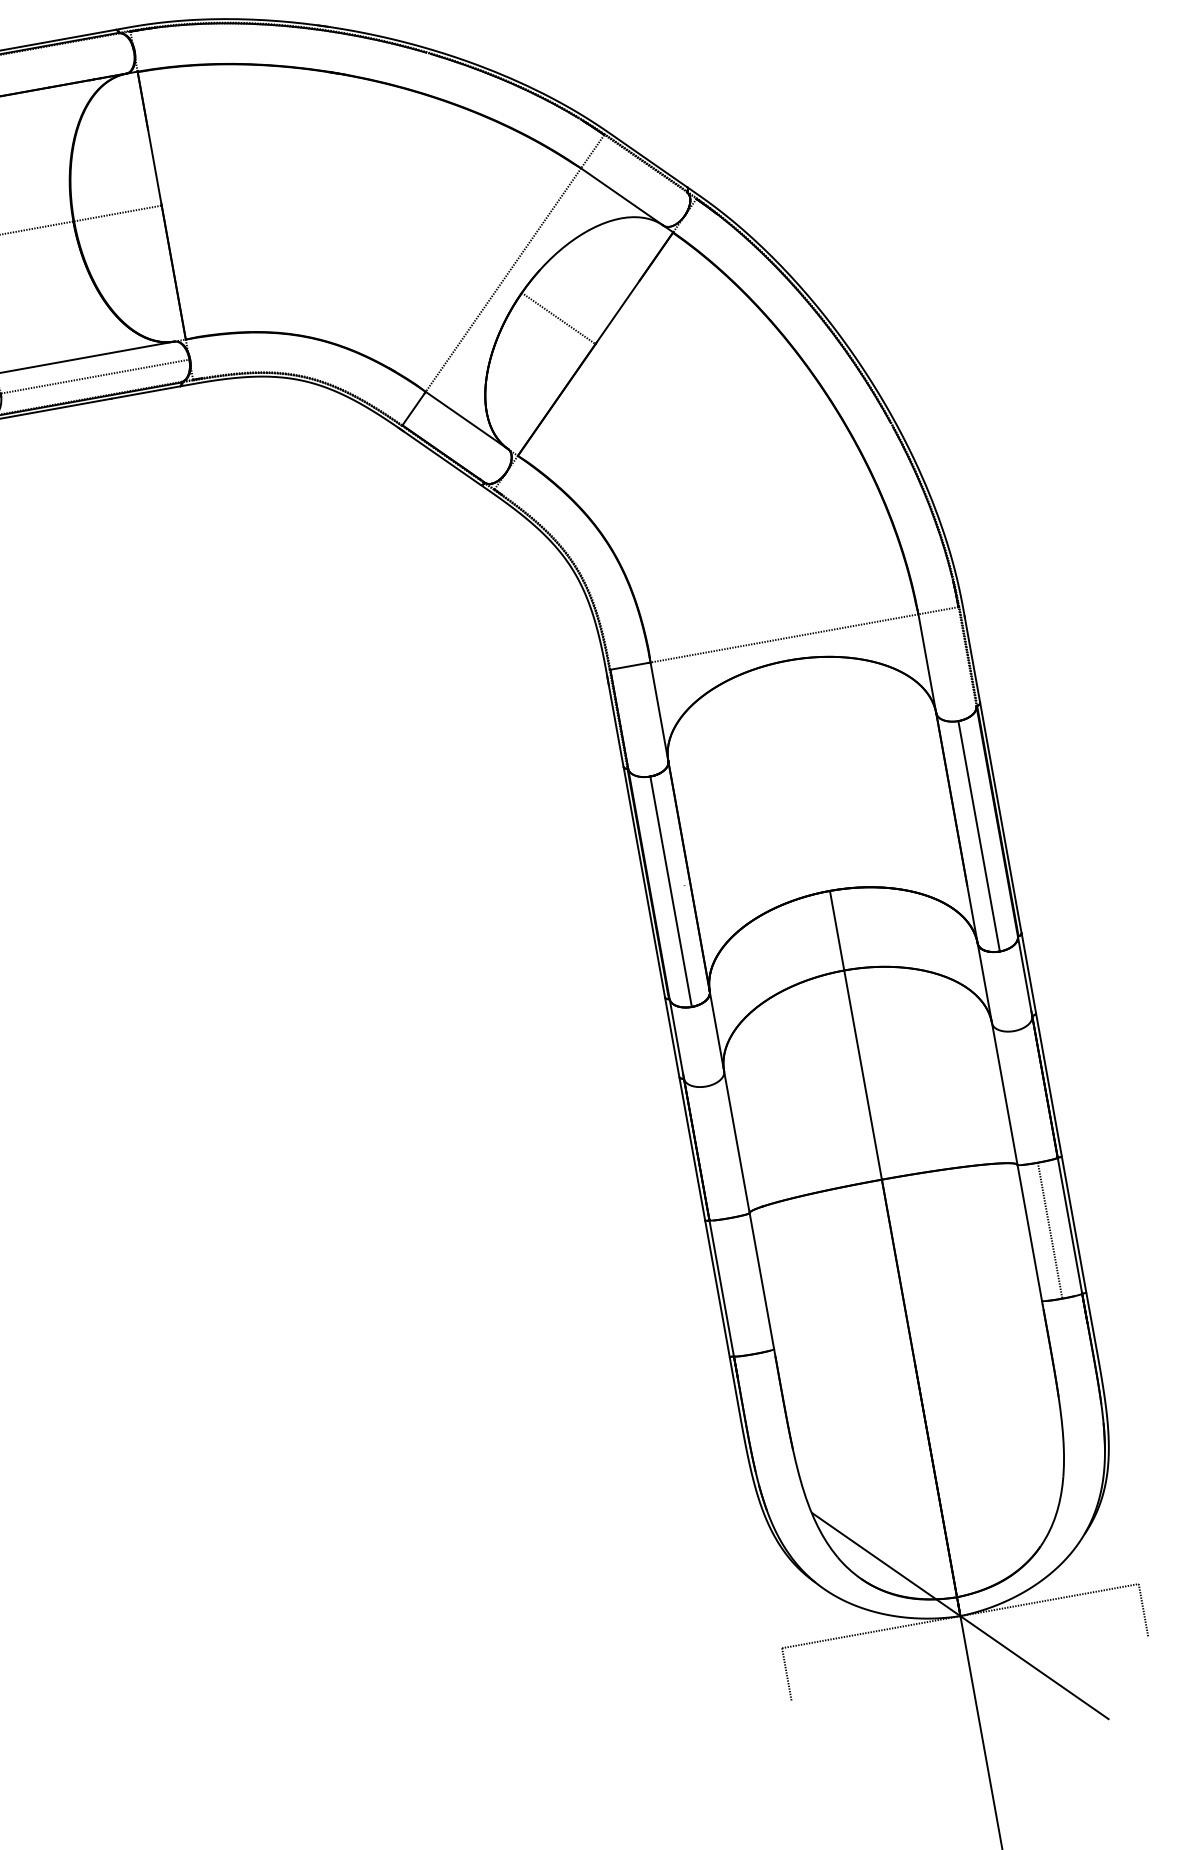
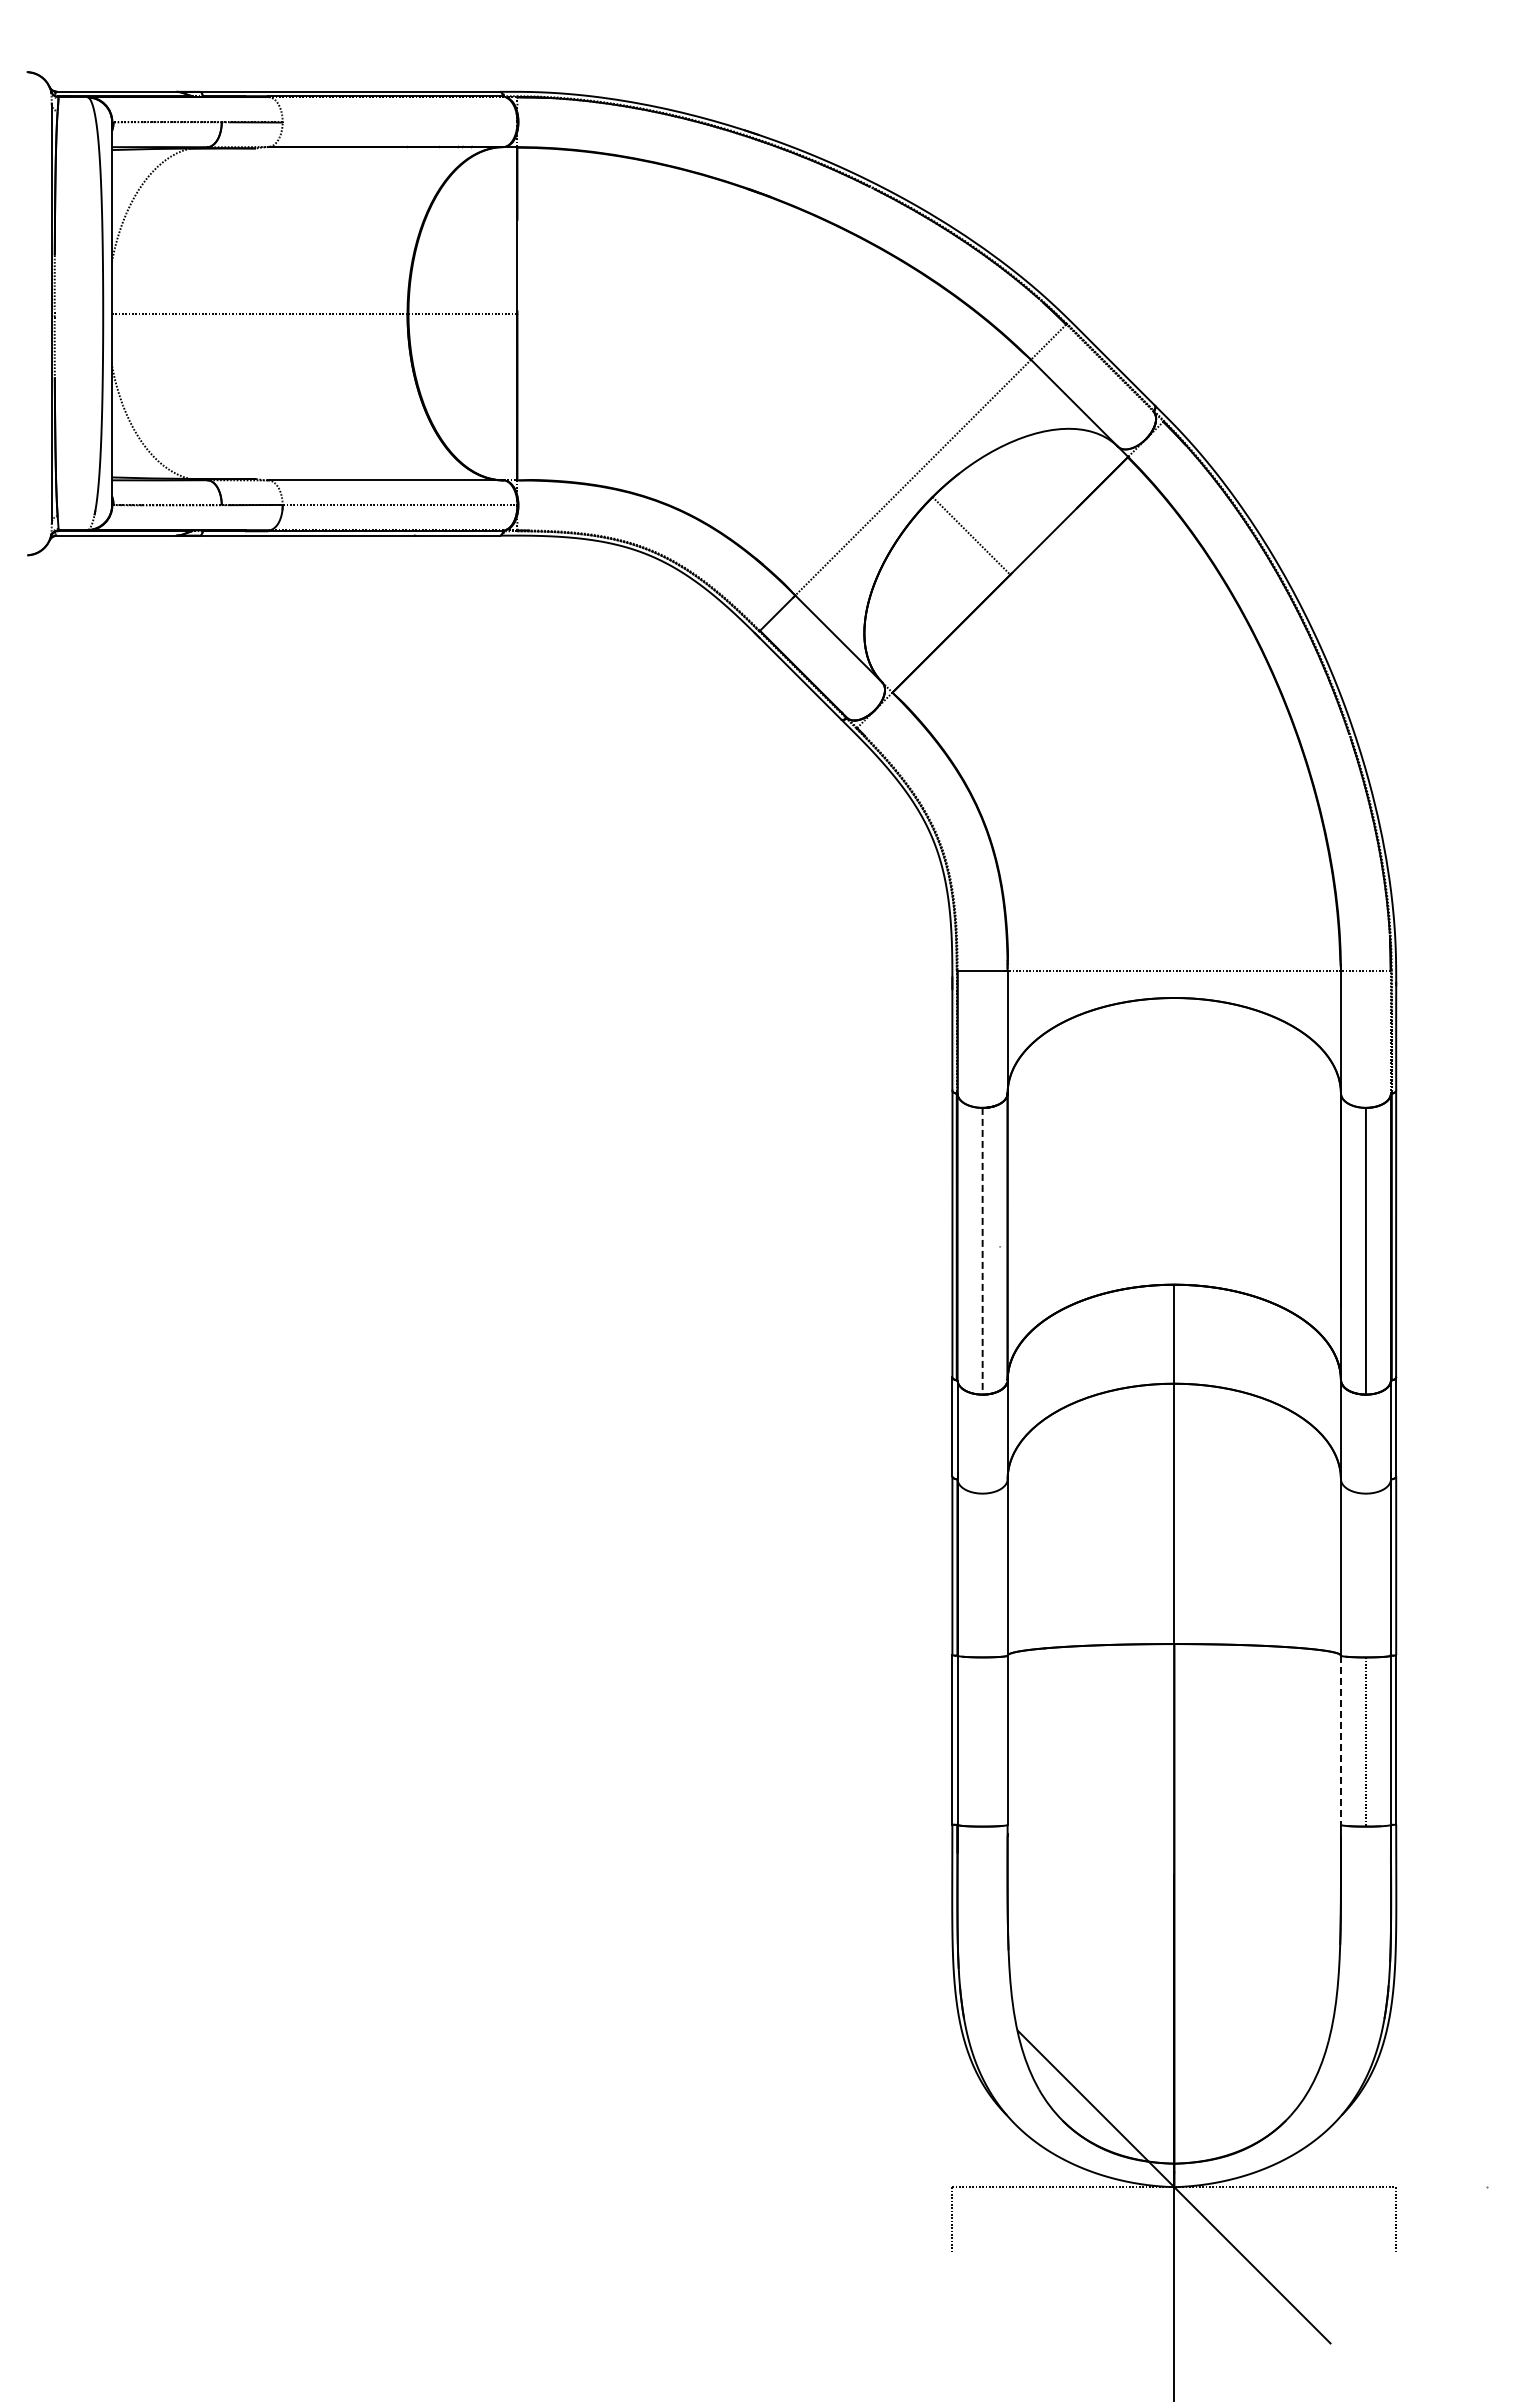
line: (671, 891) -> (982, 1251), solid -> dashed
line: (1029, 1233) -> (1340, 1740), solid -> dashed

